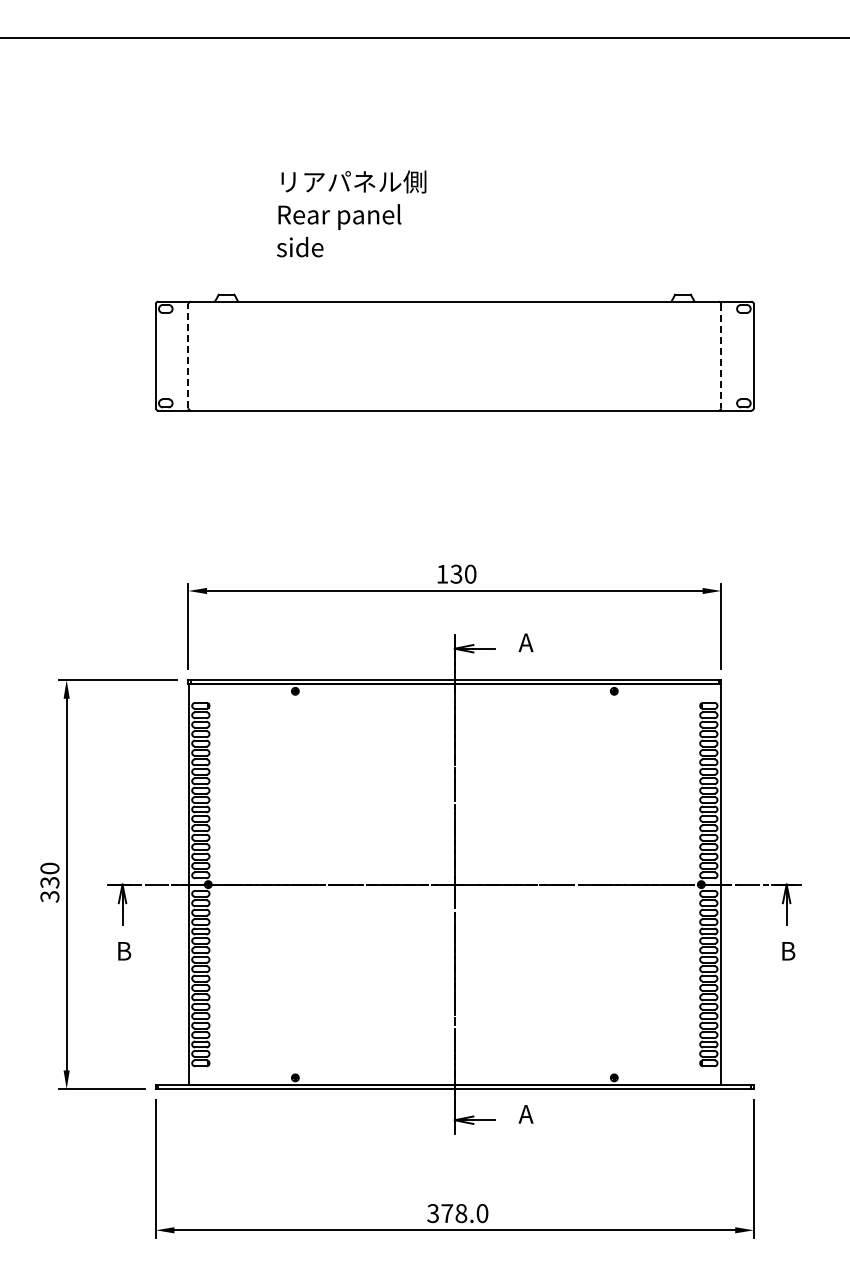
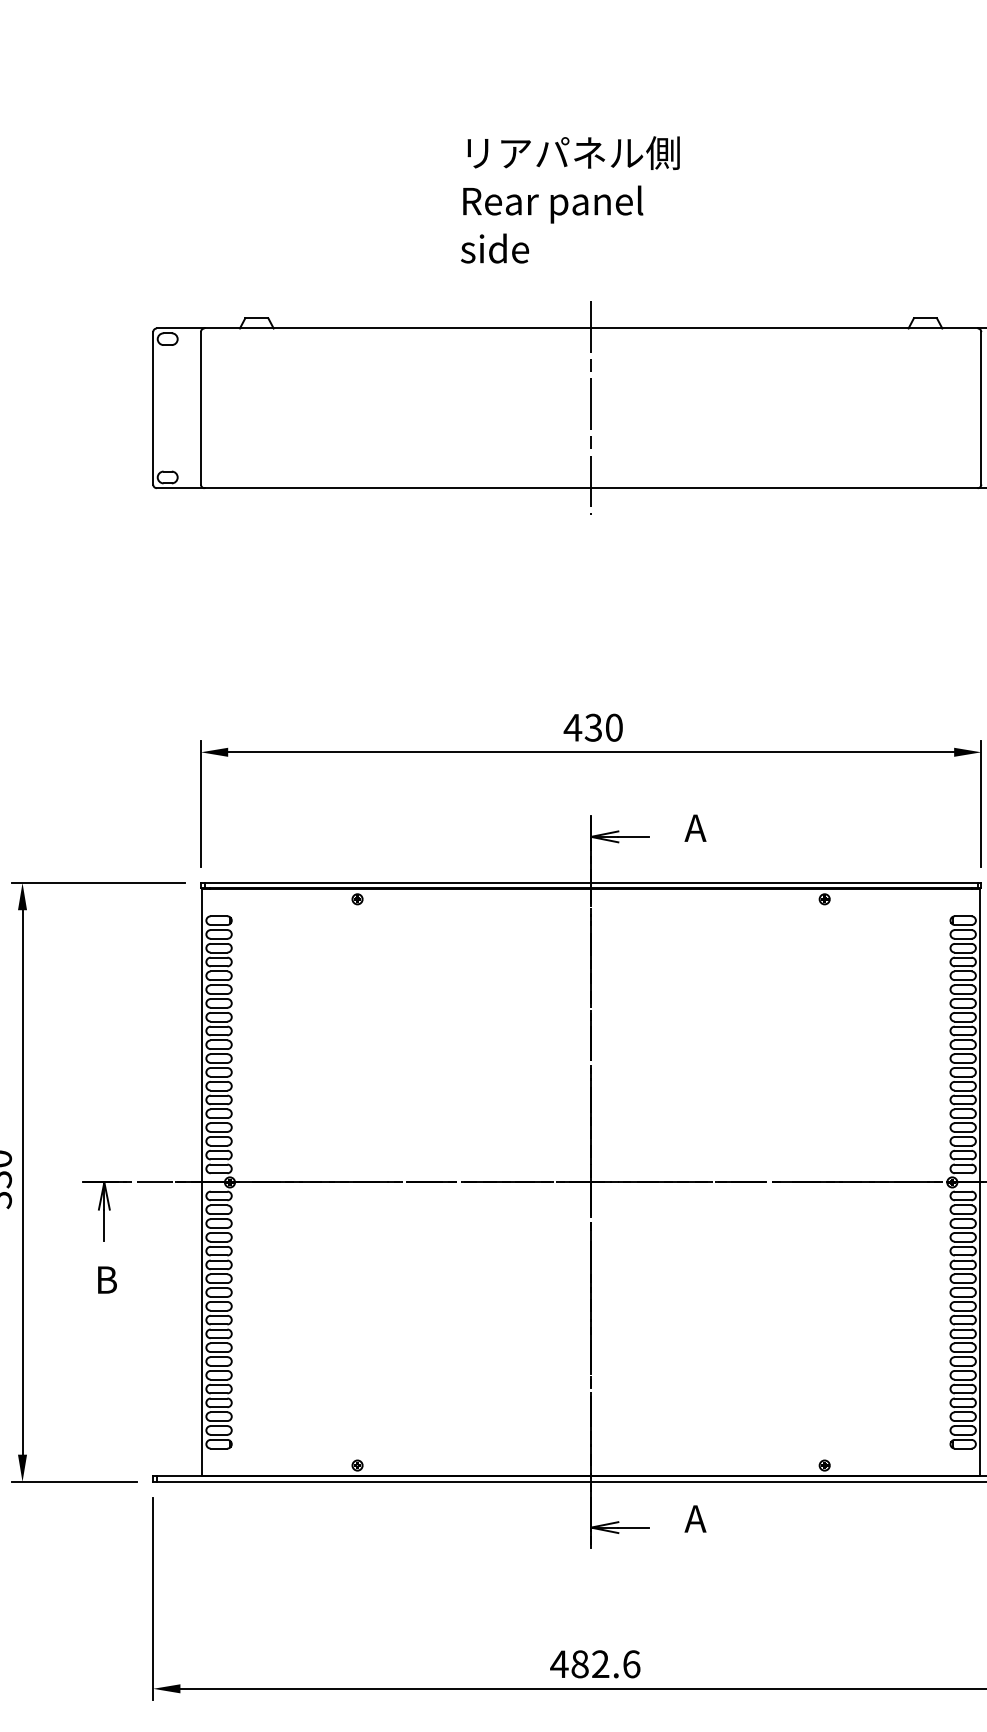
text: (351, 213) -> (570, 199), moved
line: (188, 355) -> (200, 407), dashed -> solid
line: (454, 356) -> (590, 408), added
line: (721, 356) -> (981, 408), dashed -> solid
text: (442, 574) -> (573, 728), 130 -> 430
text: (457, 1213) -> (595, 1664), 378.0 -> 482.6

